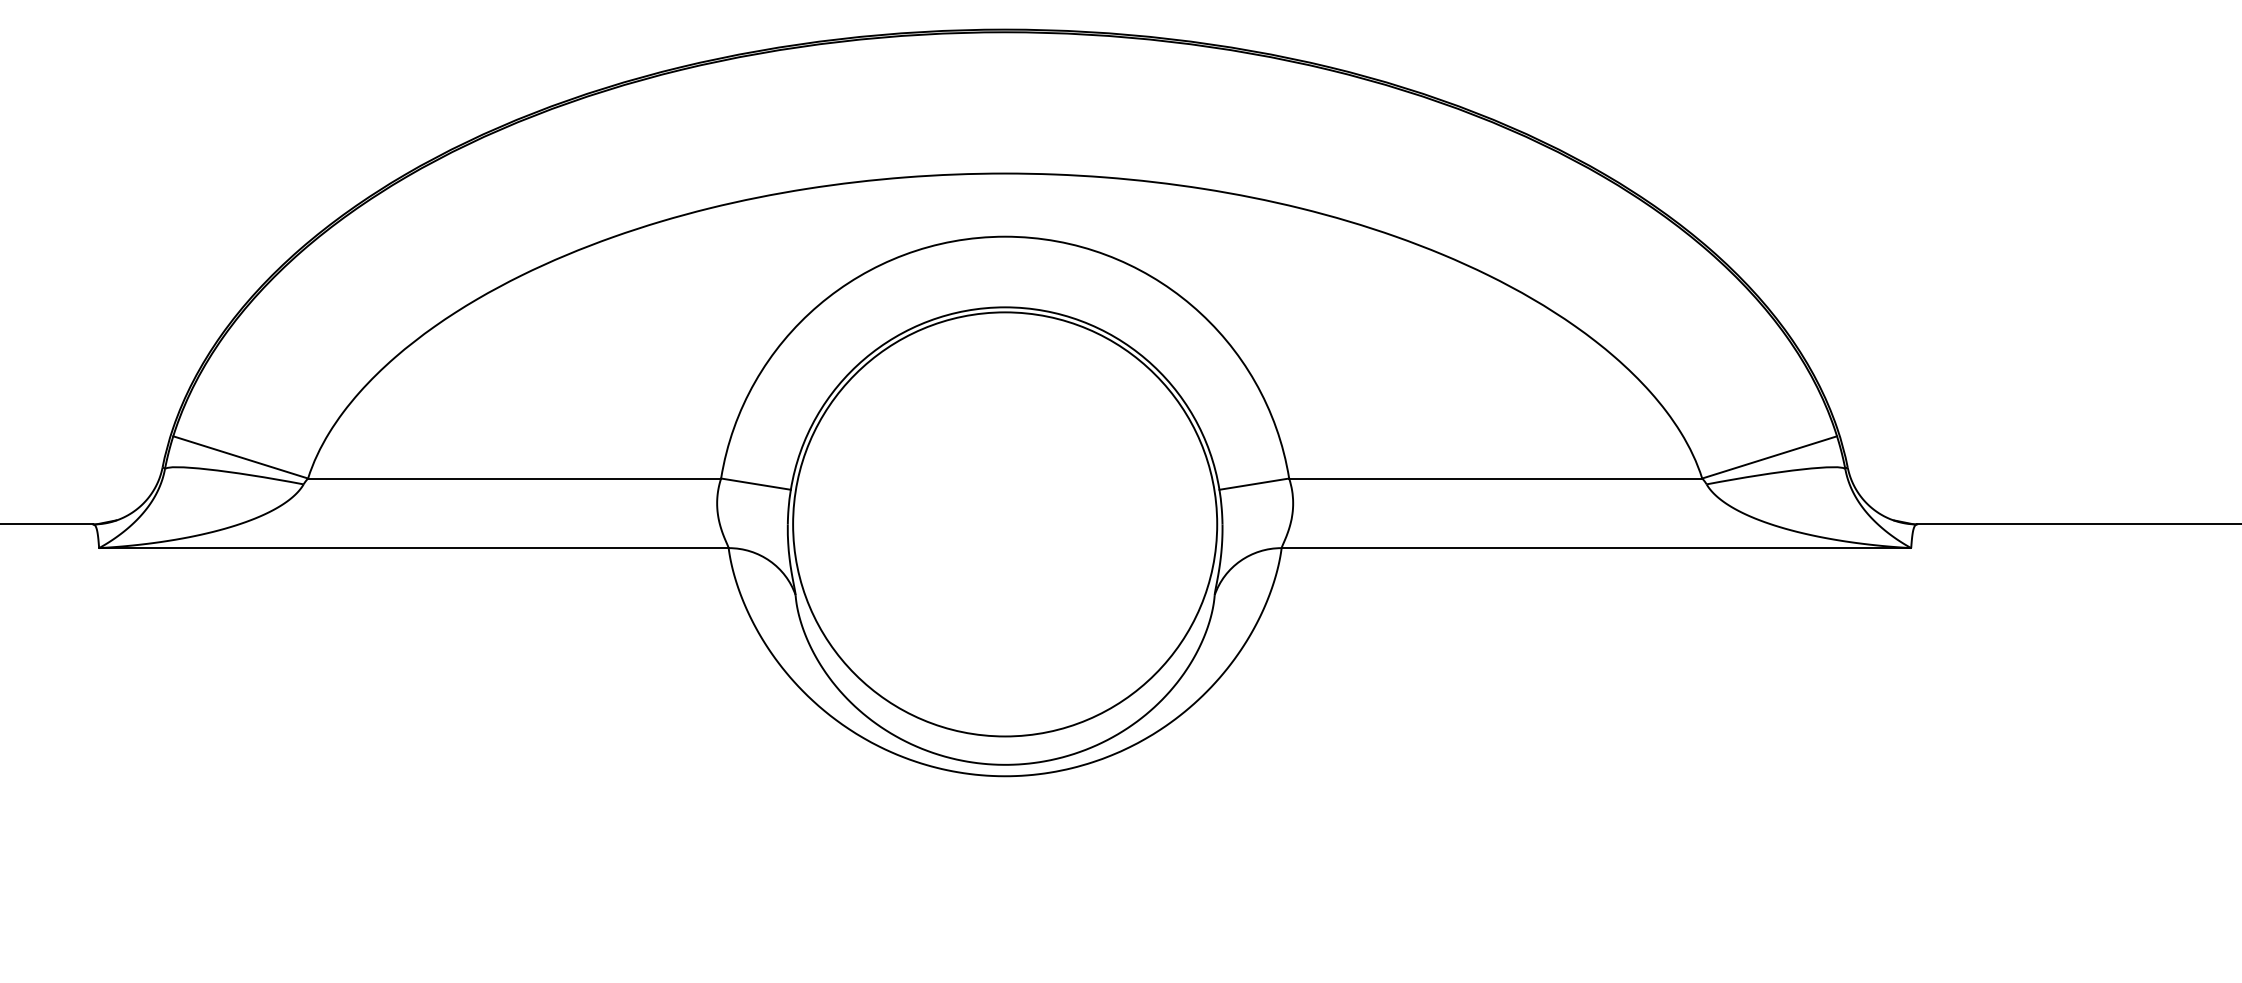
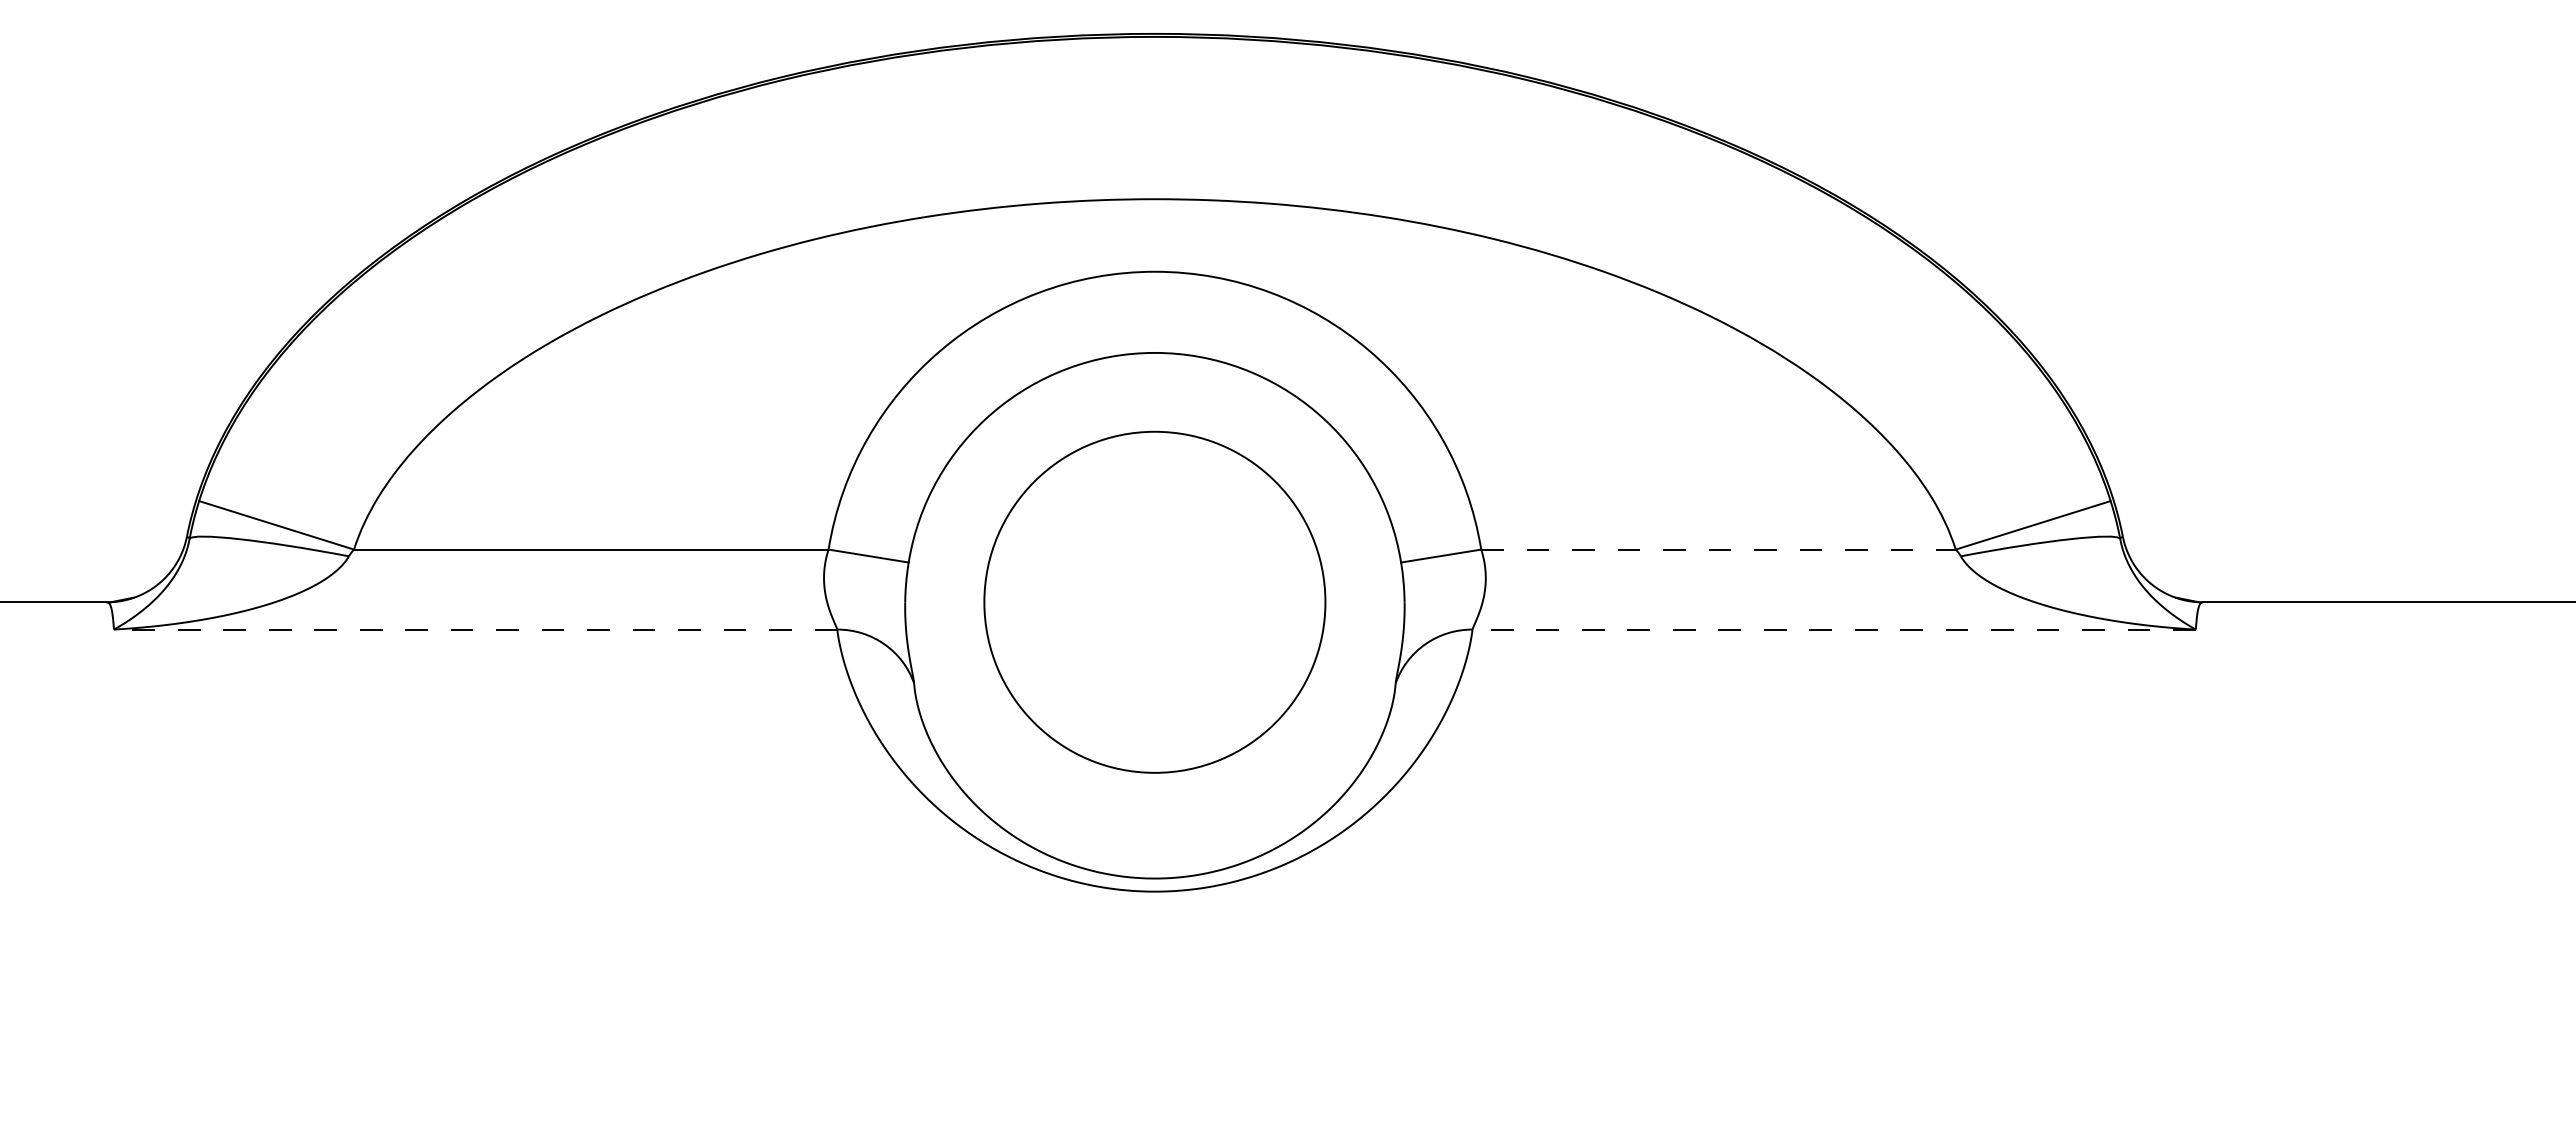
line: (1496, 478) -> (1719, 549), solid -> dashed
circle: (1004, 523) -> (1154, 601), size x0.7
line: (413, 548) -> (475, 629), solid -> dashed
line: (1596, 548) -> (1834, 629), solid -> dashed

